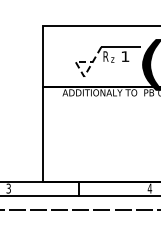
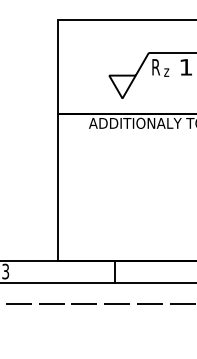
line: (83, 75) -> (121, 96), dashed -> solid

